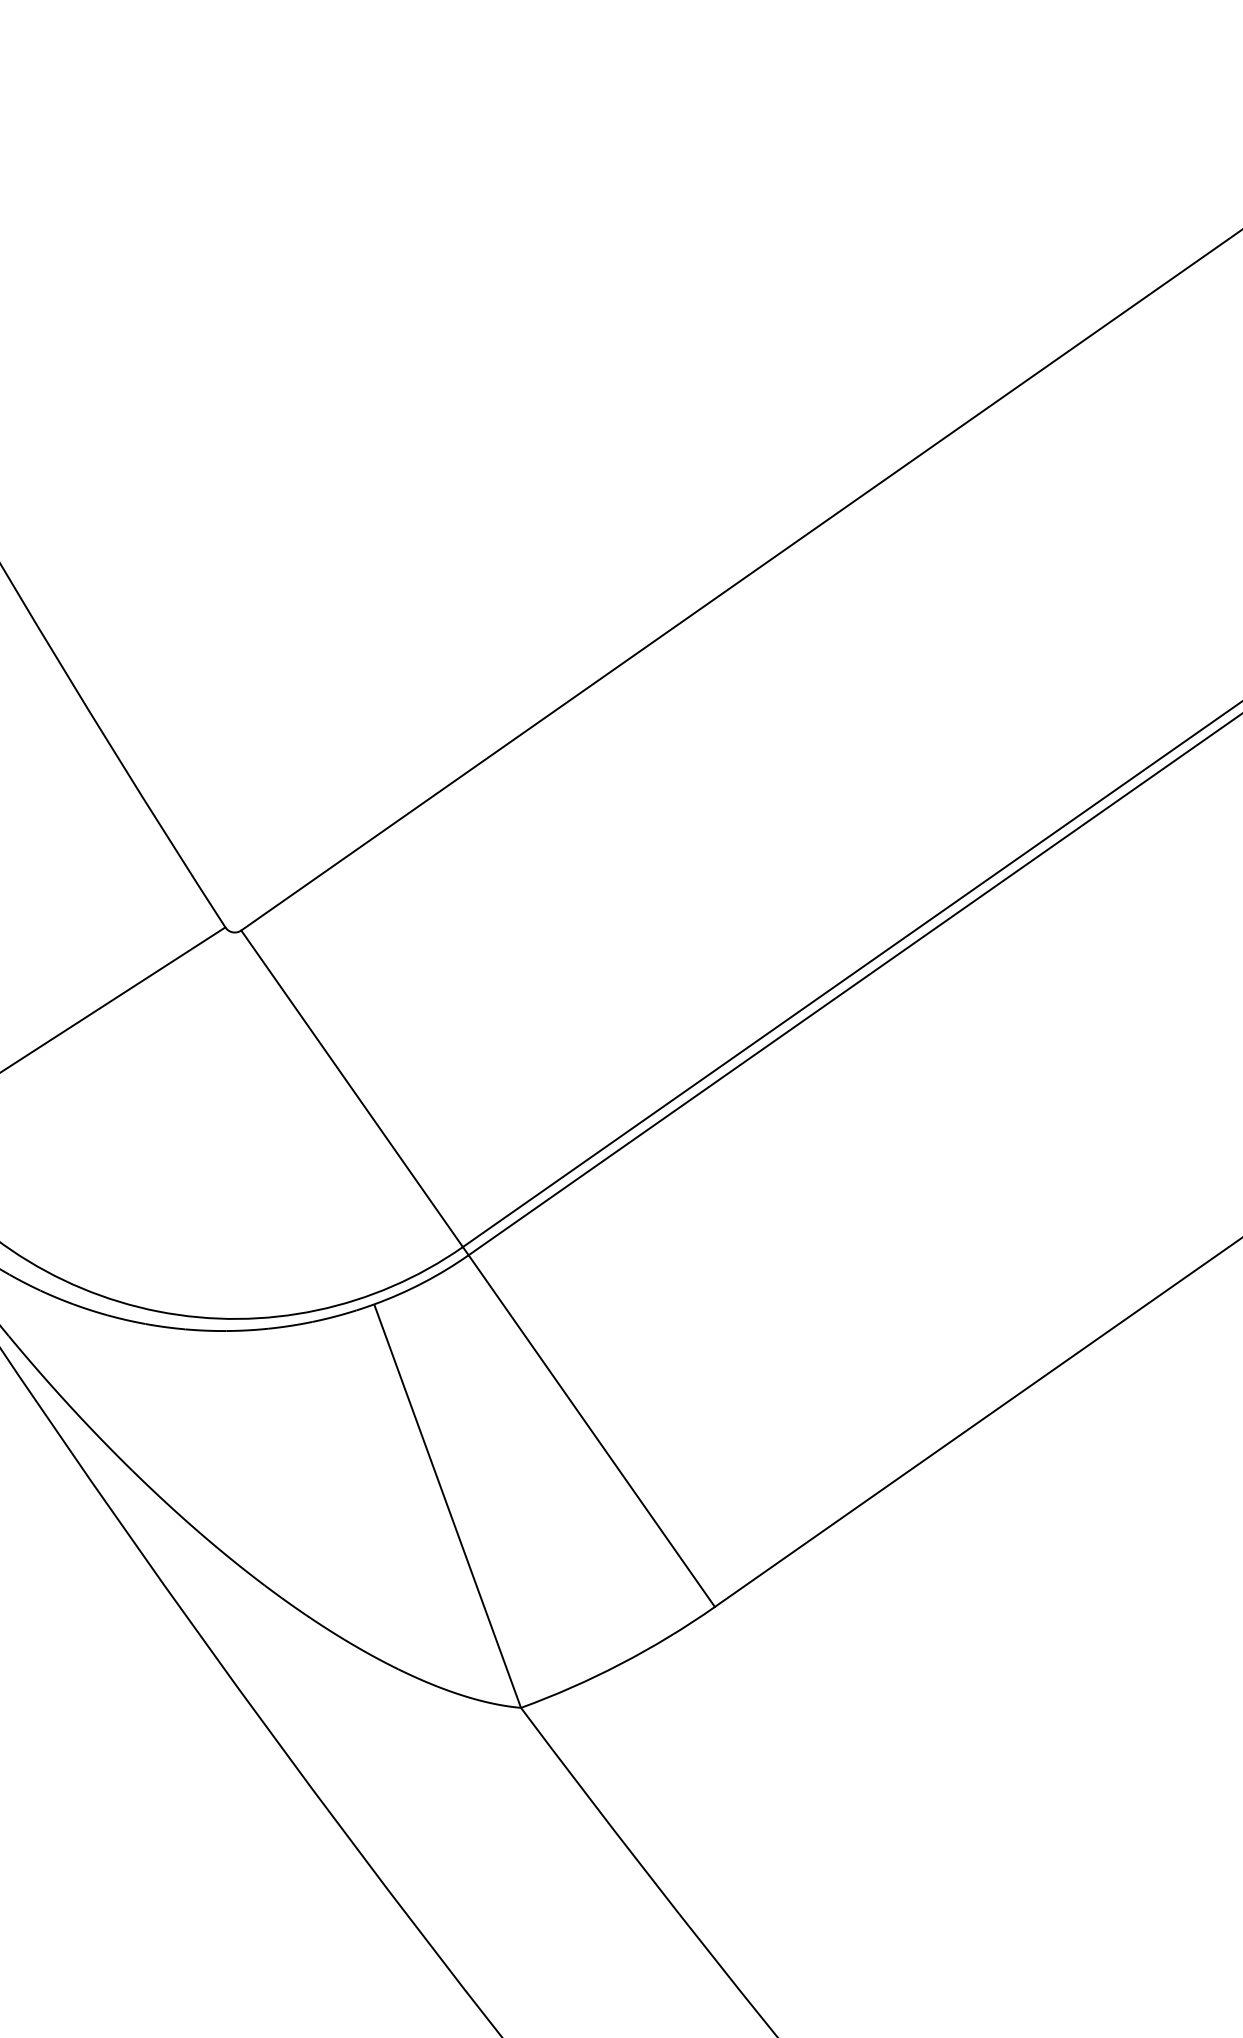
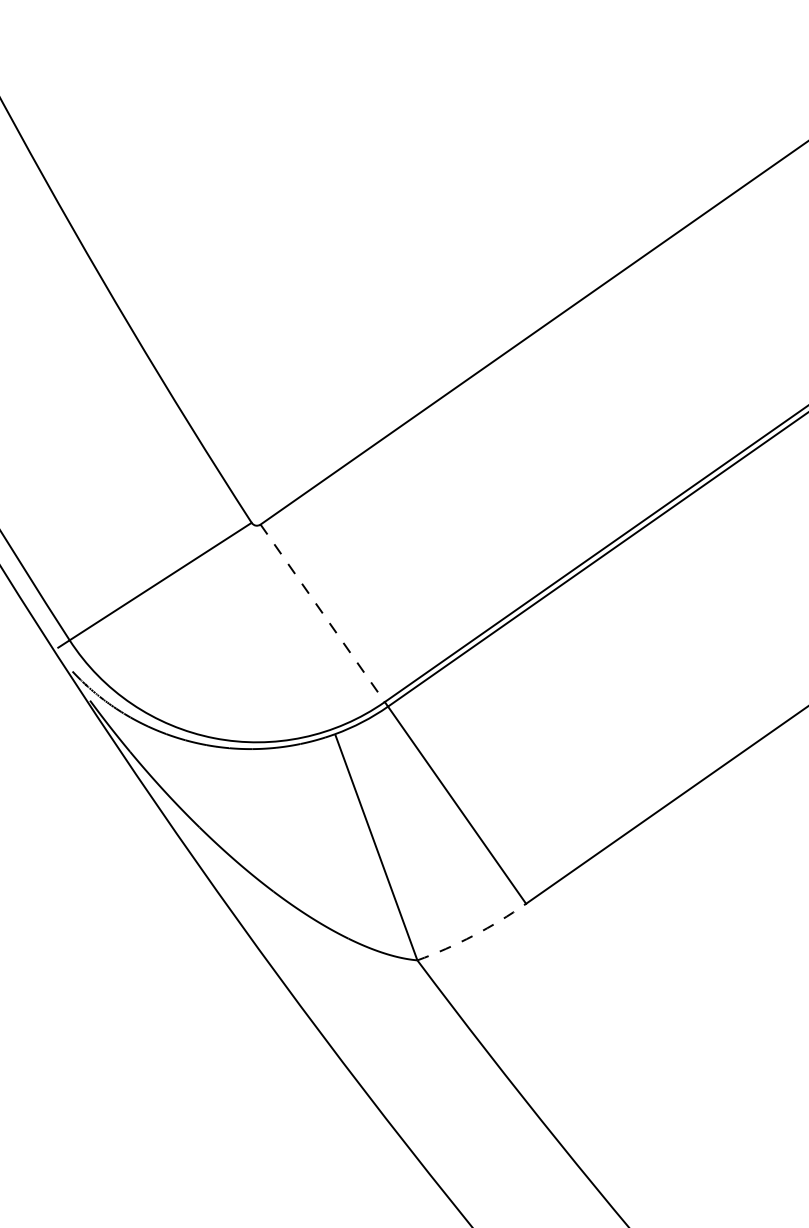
line: (353, 1089) -> (323, 613), solid -> dashed
arc: (621, 1663) -> (473, 935), solid -> dashed

